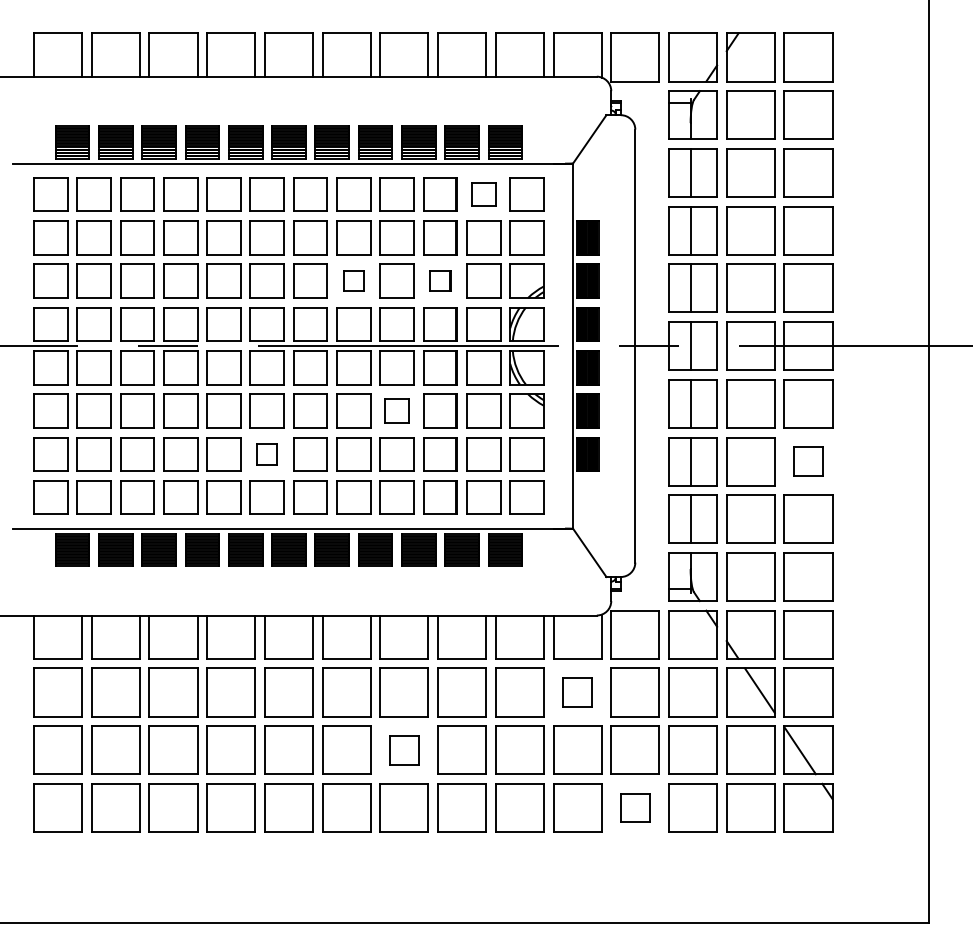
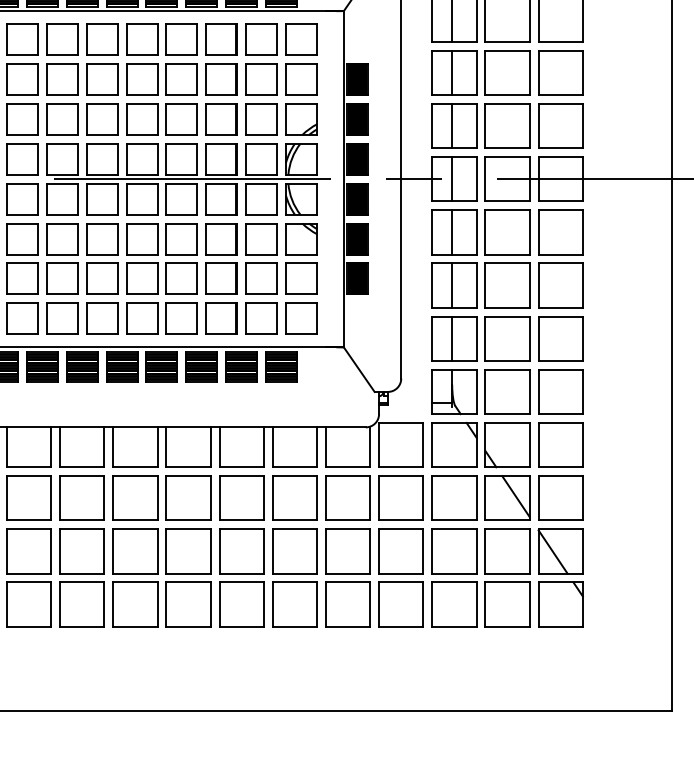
part: (483, 194) -> (261, 39), size x1.43
part: (353, 280) -> (141, 118), size x1.67
part: (440, 280) -> (221, 118), size x1.67
part: (396, 410) -> (181, 238), size x1.43
part: (266, 454) -> (61, 279), size x1.67
part: (808, 461) -> (560, 285), size x1.67
part: (577, 692) -> (347, 498), size x1.67
part: (403, 749) -> (187, 550), size x1.67
part: (634, 807) -> (400, 604), size x1.67

